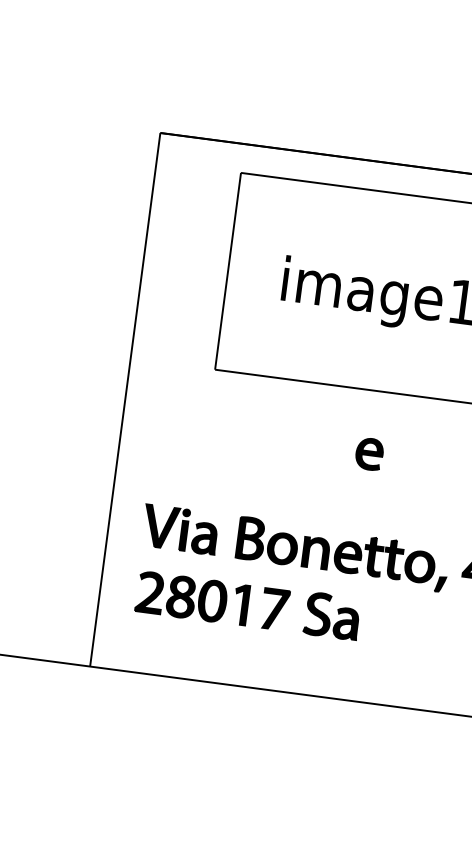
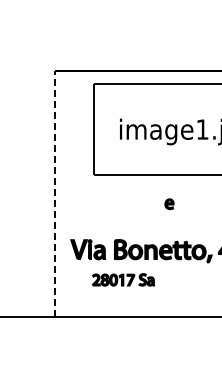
line: (125, 398) -> (55, 193), solid -> dashed
part: (369, 455) -> (169, 204), size x0.7
part: (248, 604) -> (123, 279), size x0.6

